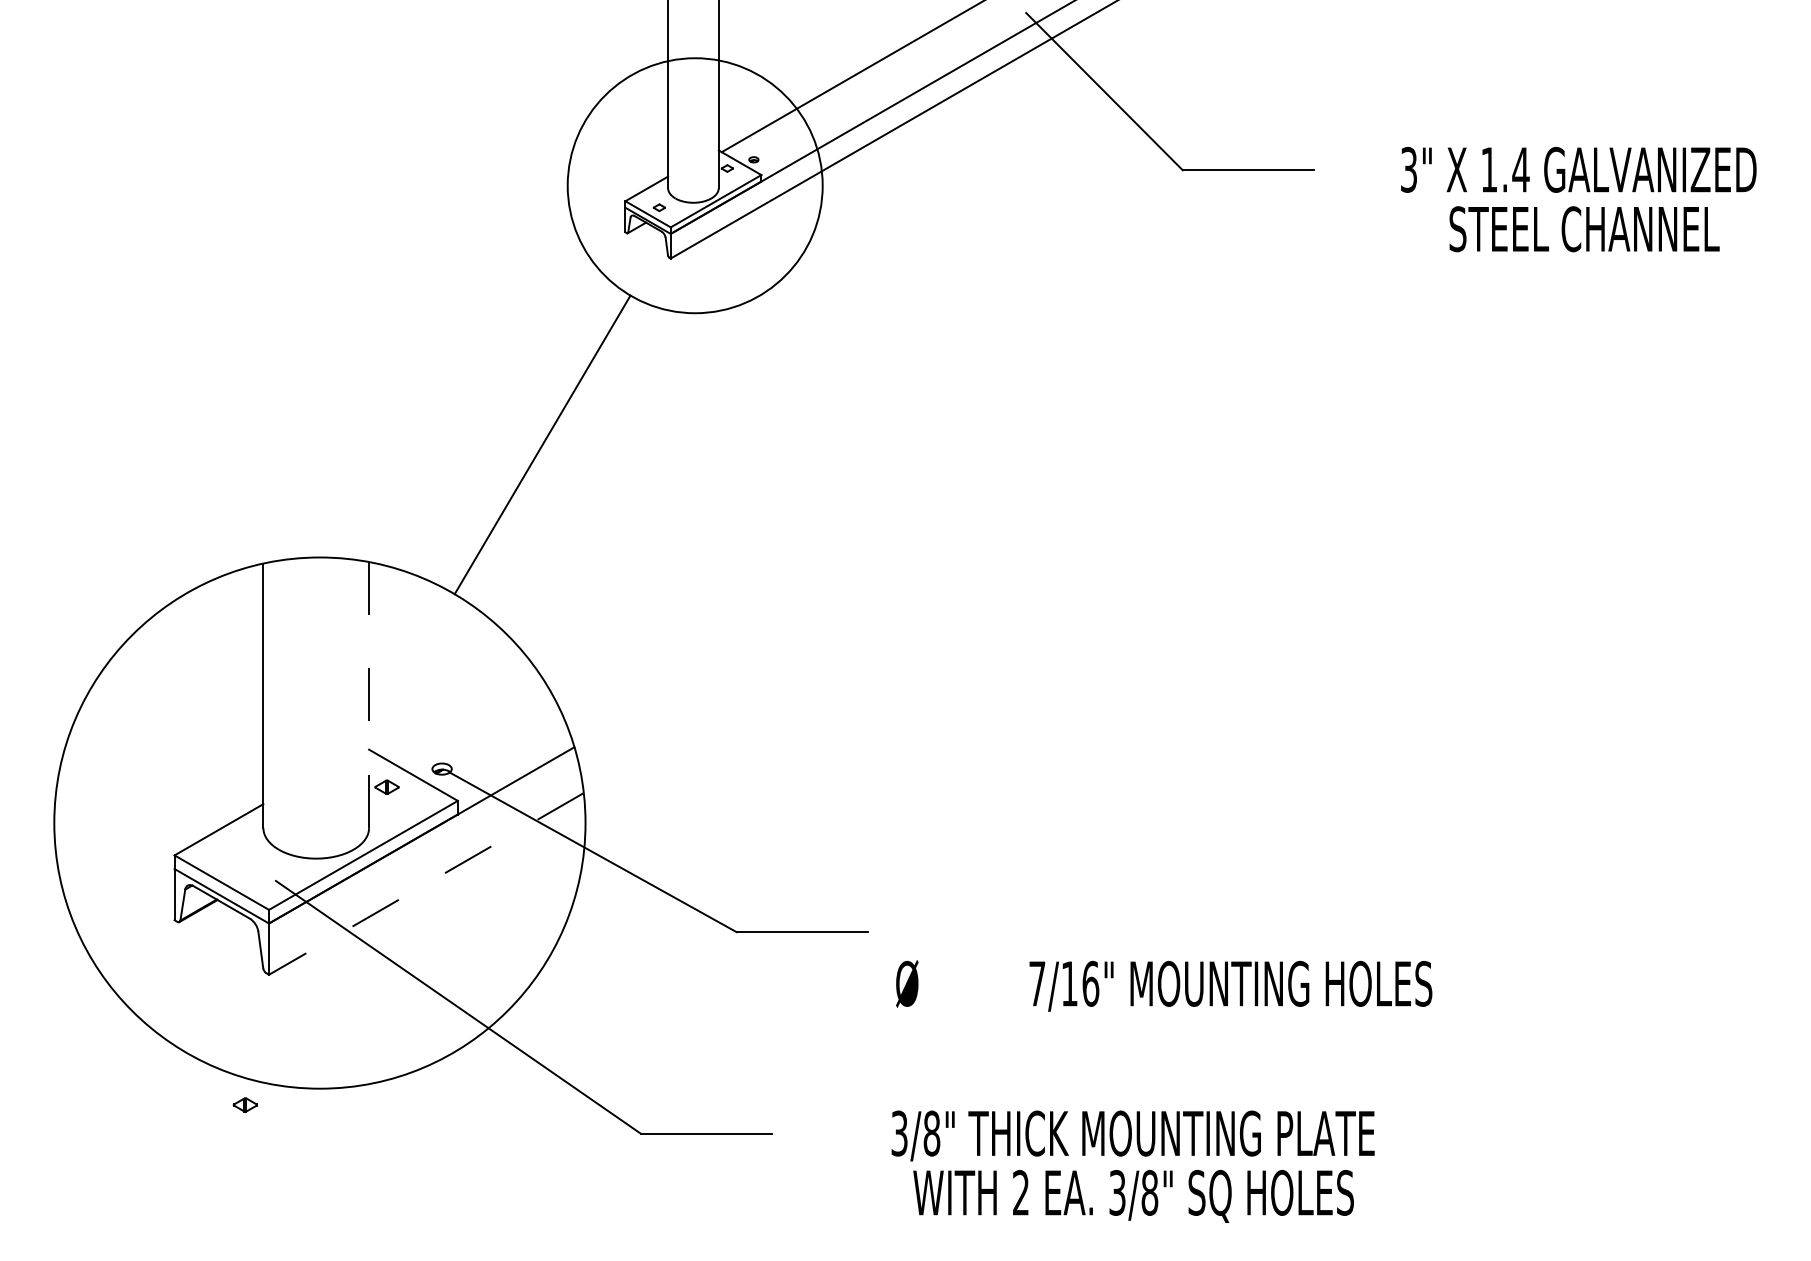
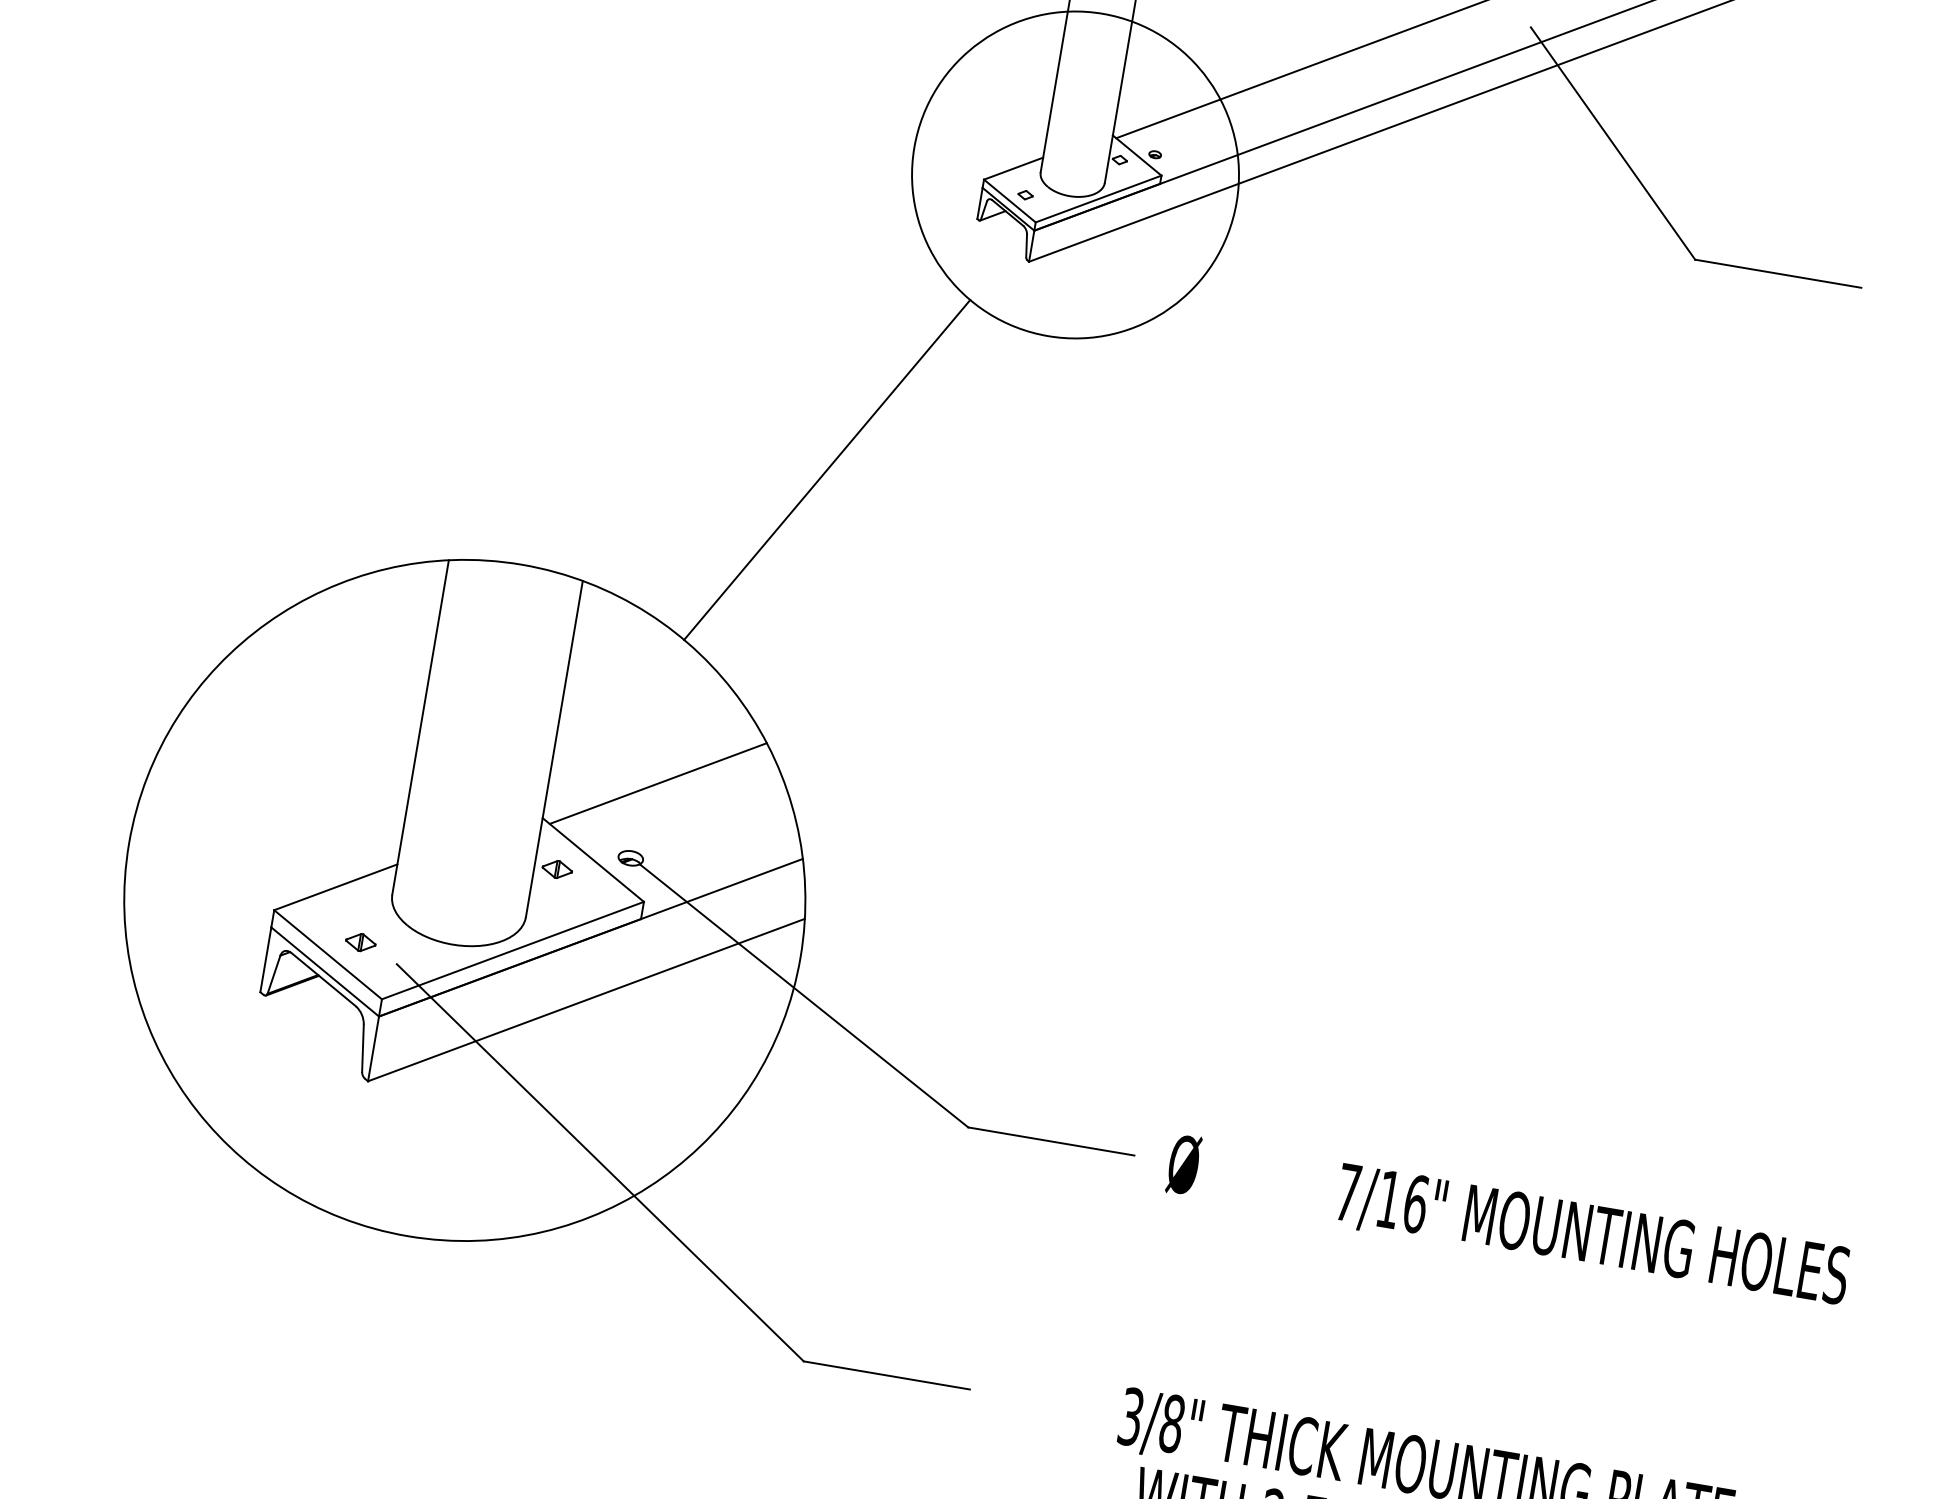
line: (369, 694) -> (554, 748), dashed -> solid
line: (453, 707) -> (658, 782), added
line: (426, 883) -> (586, 999), dashed -> solid
text: (1164, 985) -> (1508, 1221), moved
part: (244, 1104) -> (359, 941), moved

